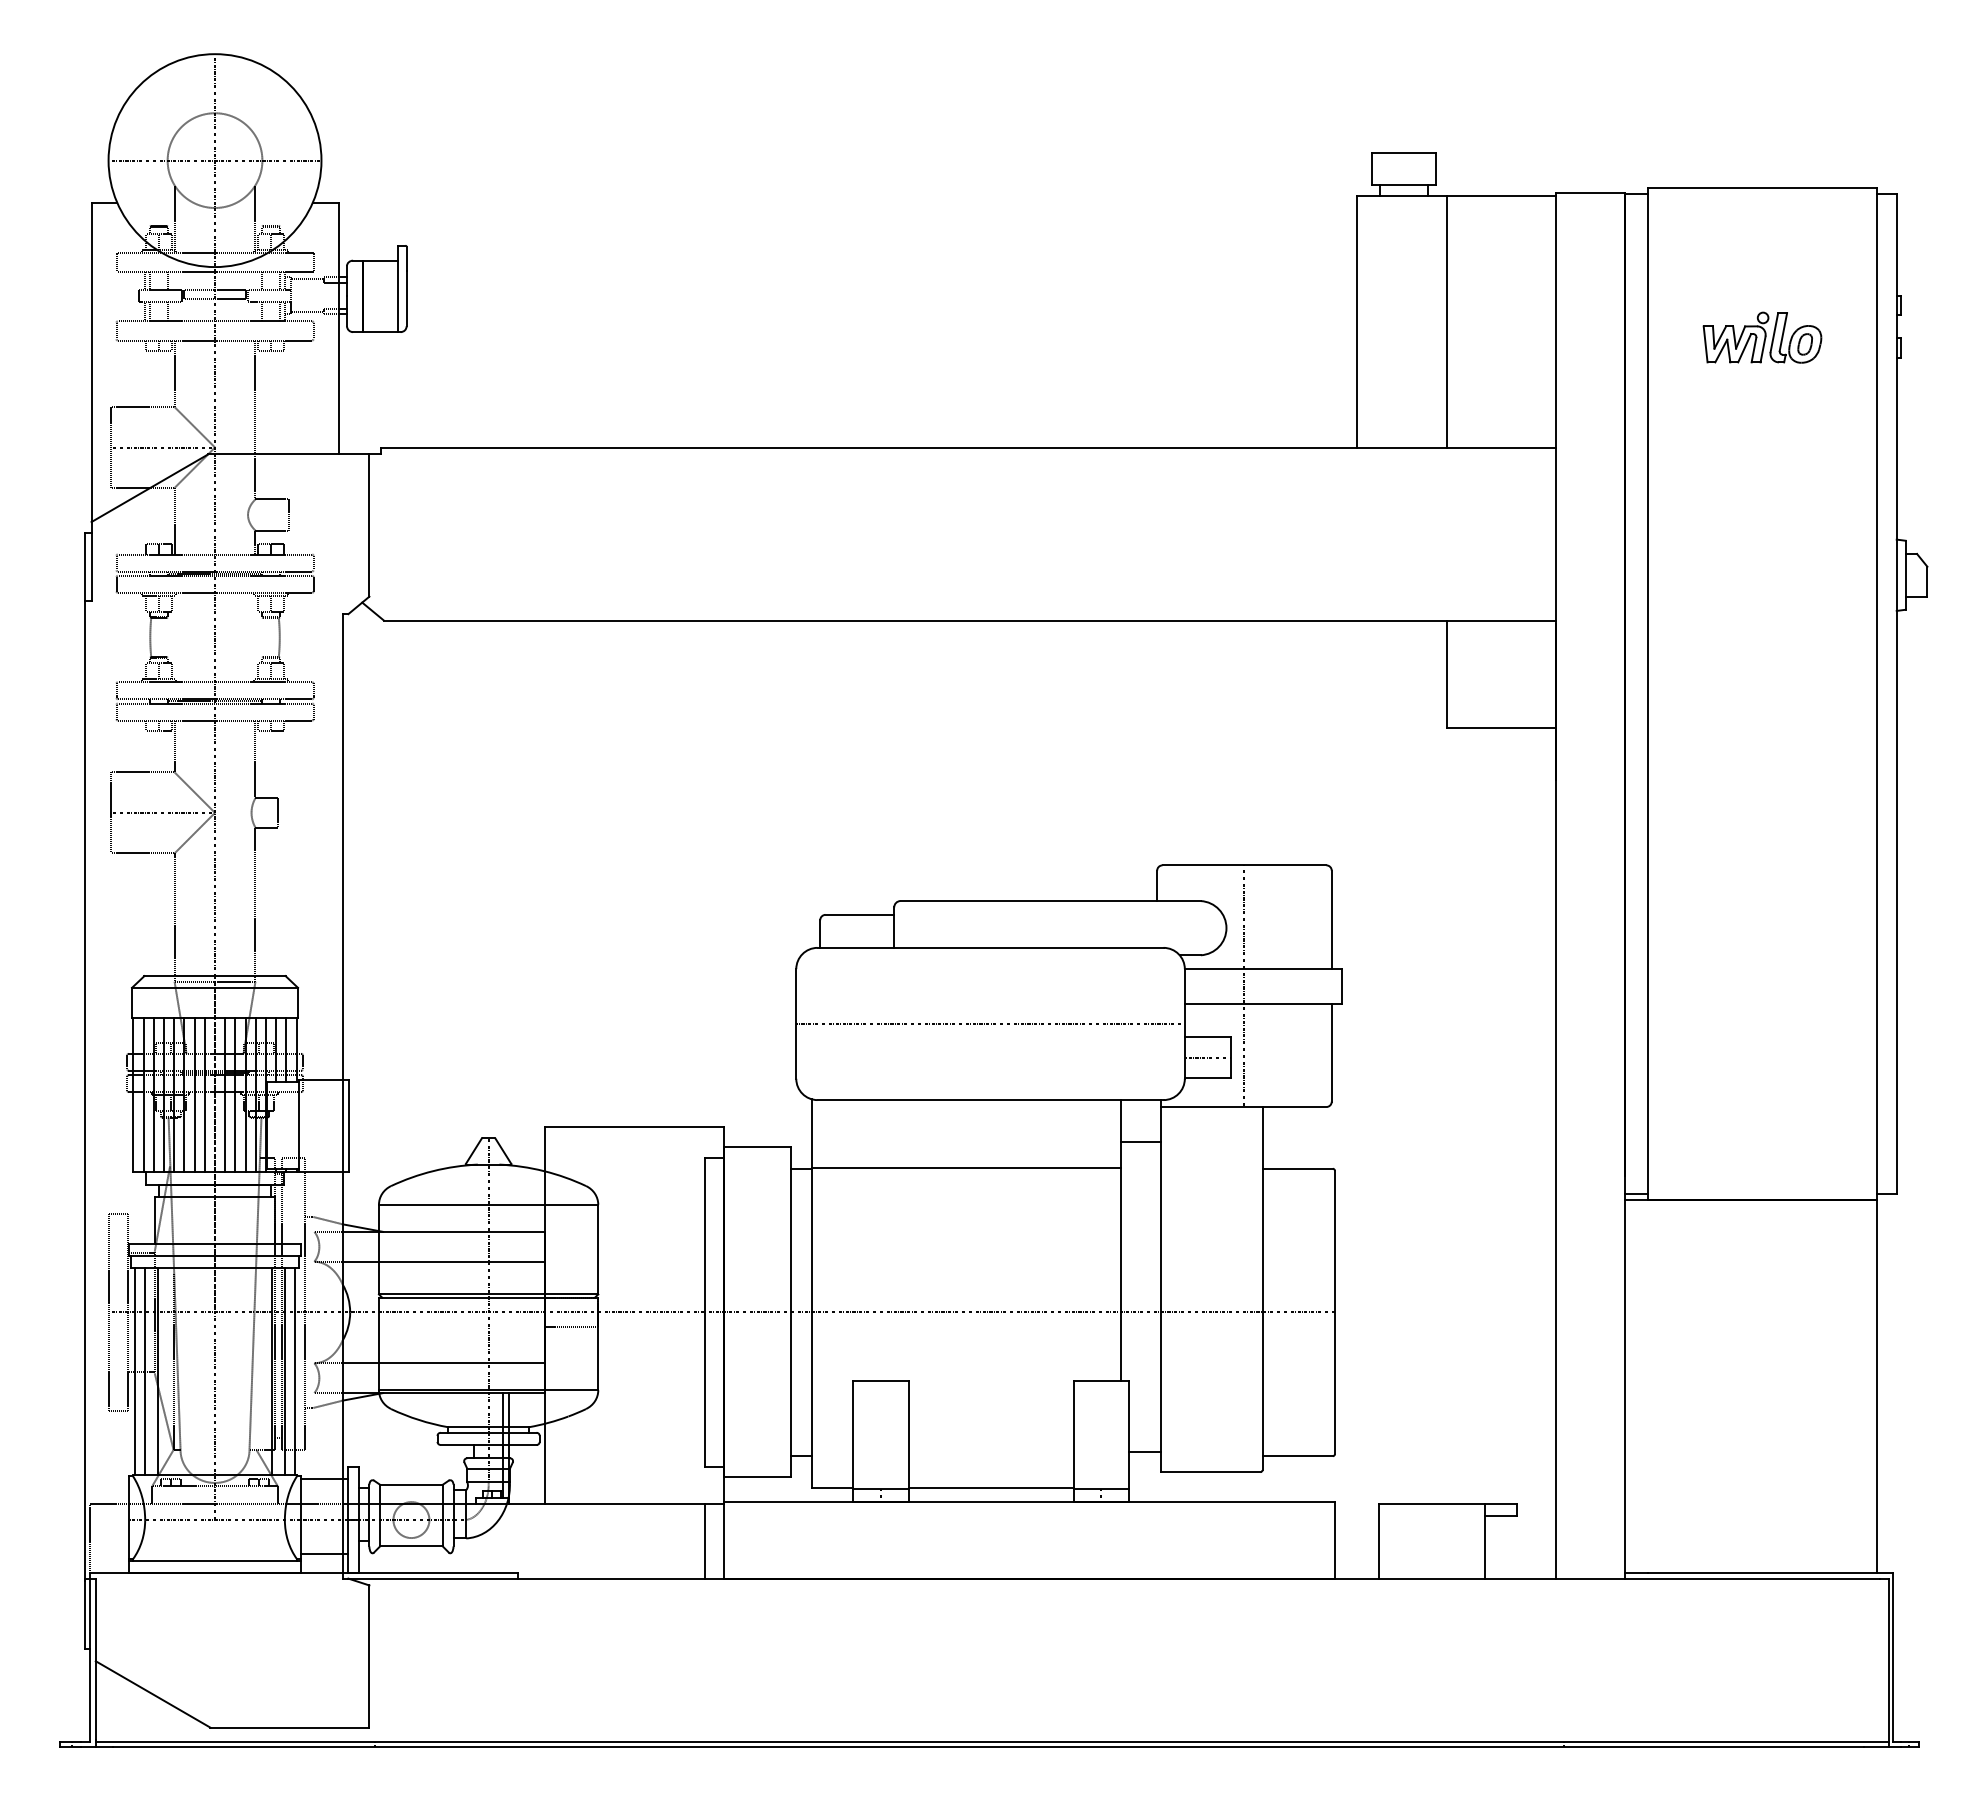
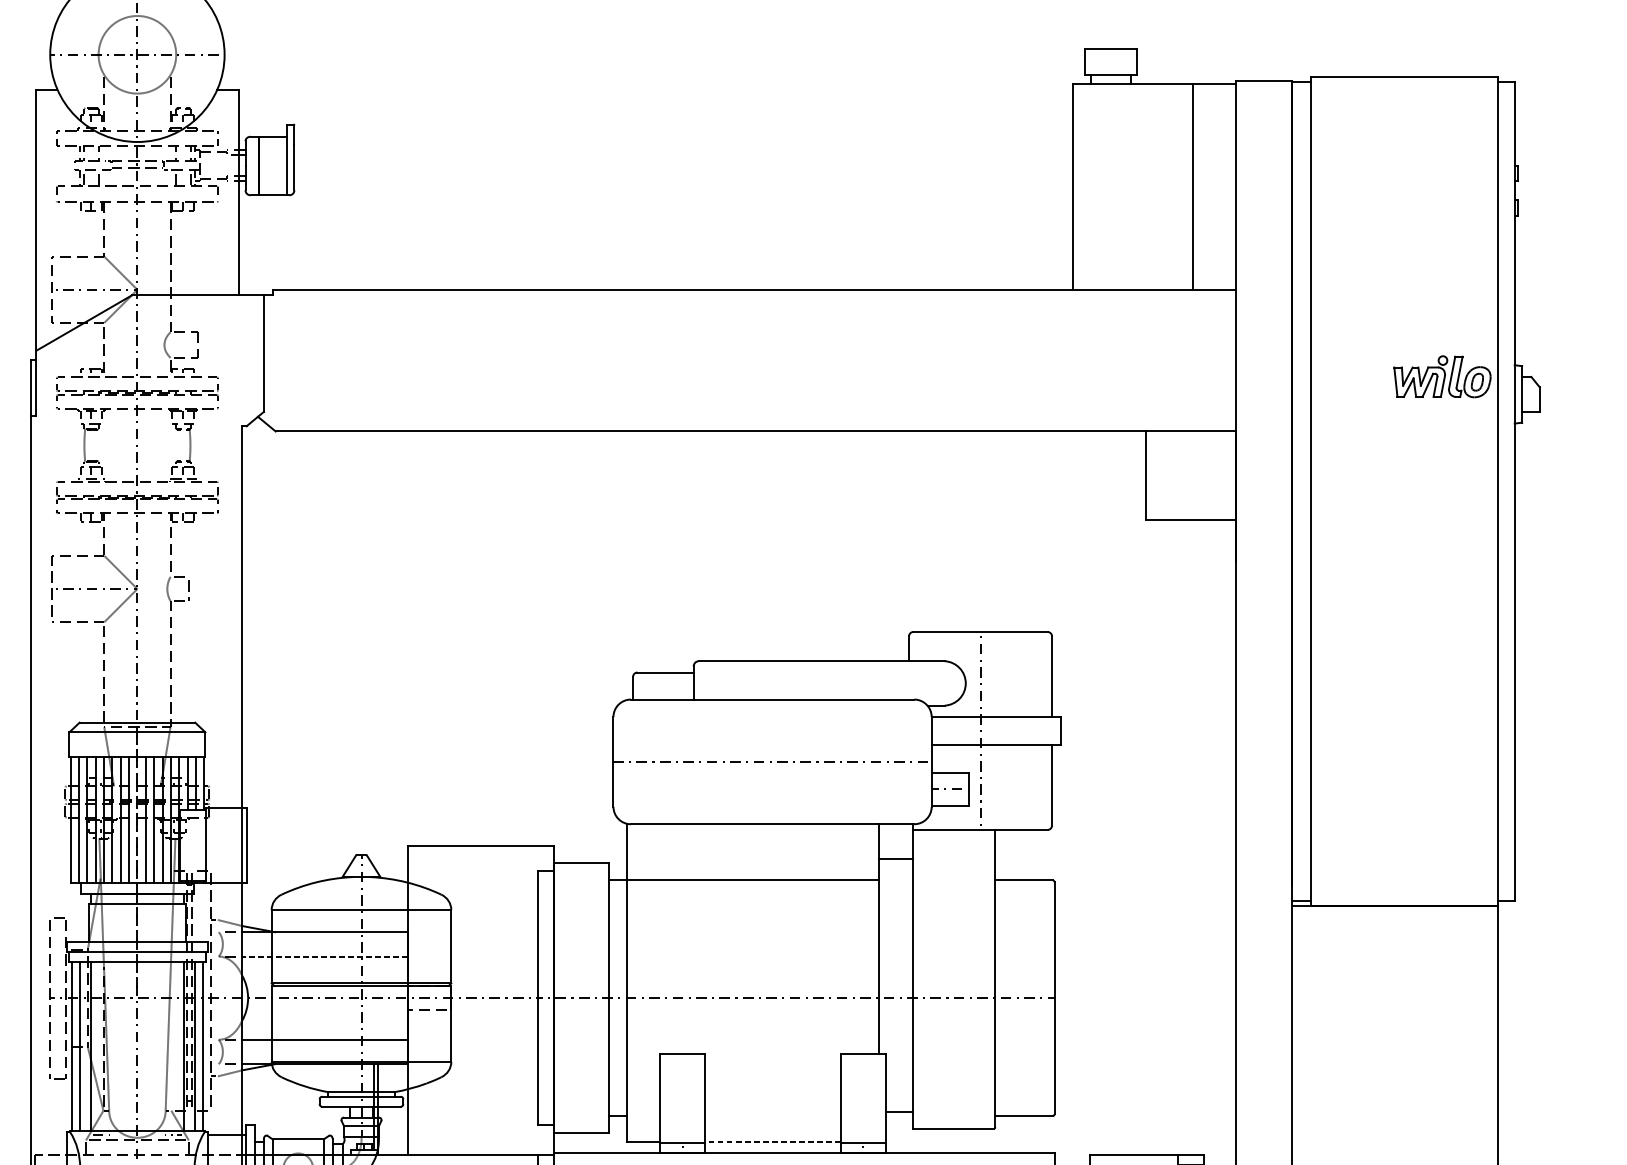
line: (1446, 321) -> (1192, 186), moved
part: (1762, 337) -> (1442, 376), moved
line: (443, 1261) -> (324, 956), solid -> dashed
line: (991, 1488) -> (773, 1142), solid -> dashed

